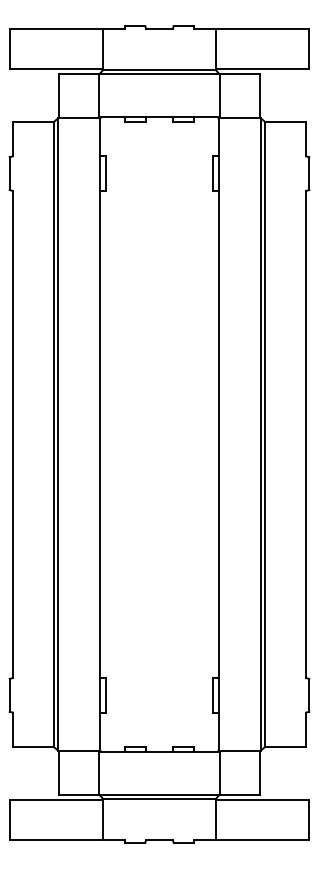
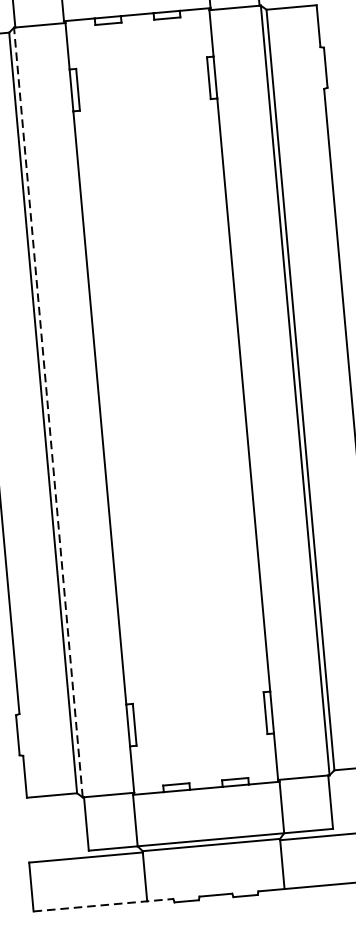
line: (58, 434) -> (48, 412), solid -> dashed
line: (67, 840) -> (103, 905), solid -> dashed

